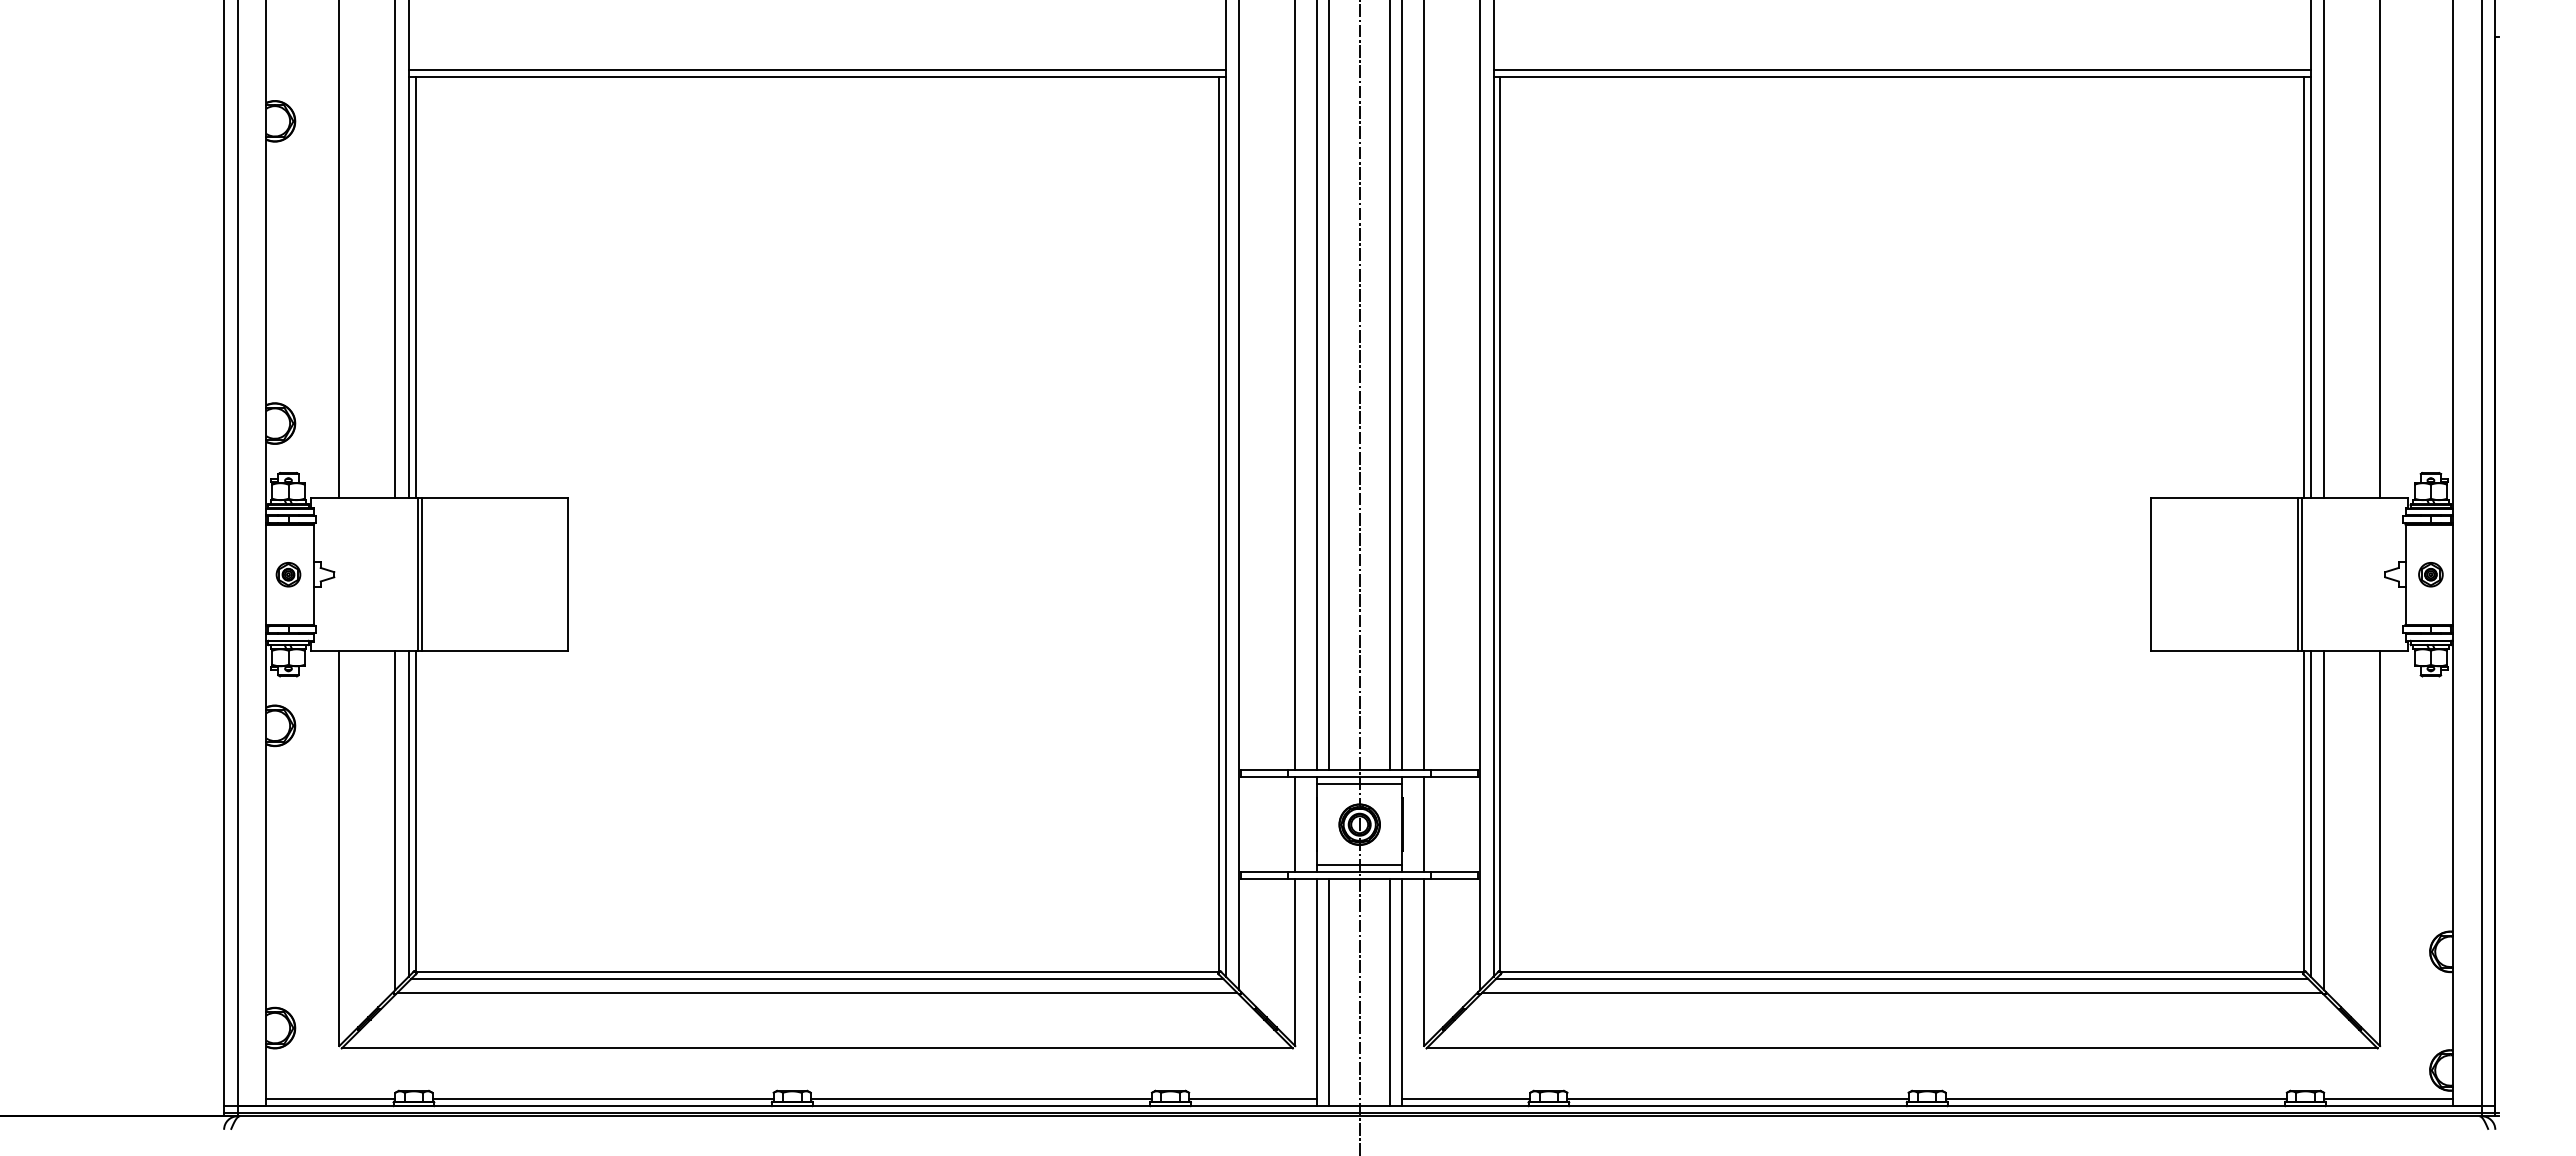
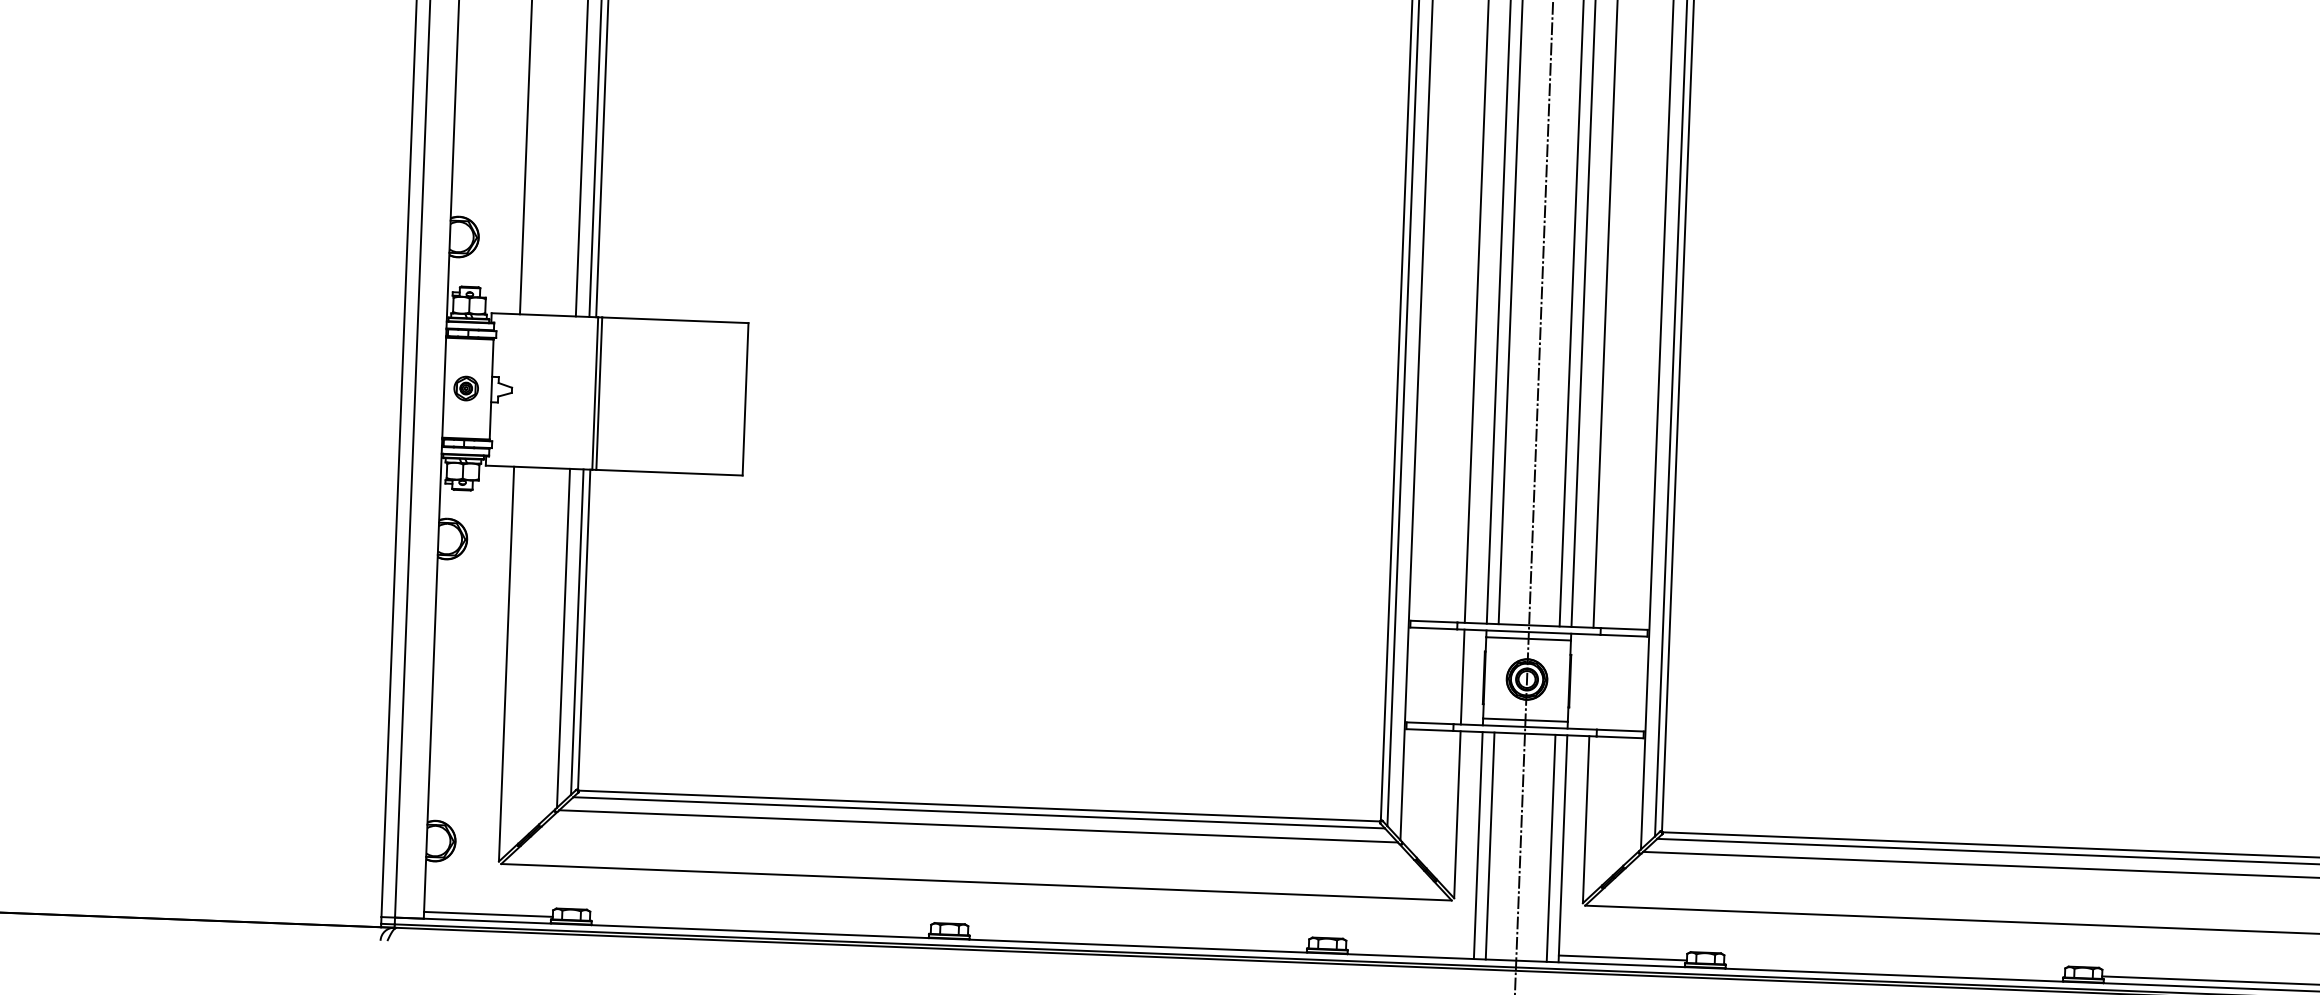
line: (1424, 824) -> (1591, 681), removed
line: (602, 1099) -> (759, 925), removed
line: (980, 1099) -> (1137, 939), removed
line: (1253, 1099) -> (1410, 950), removed
line: (1737, 1099) -> (1894, 968), removed

